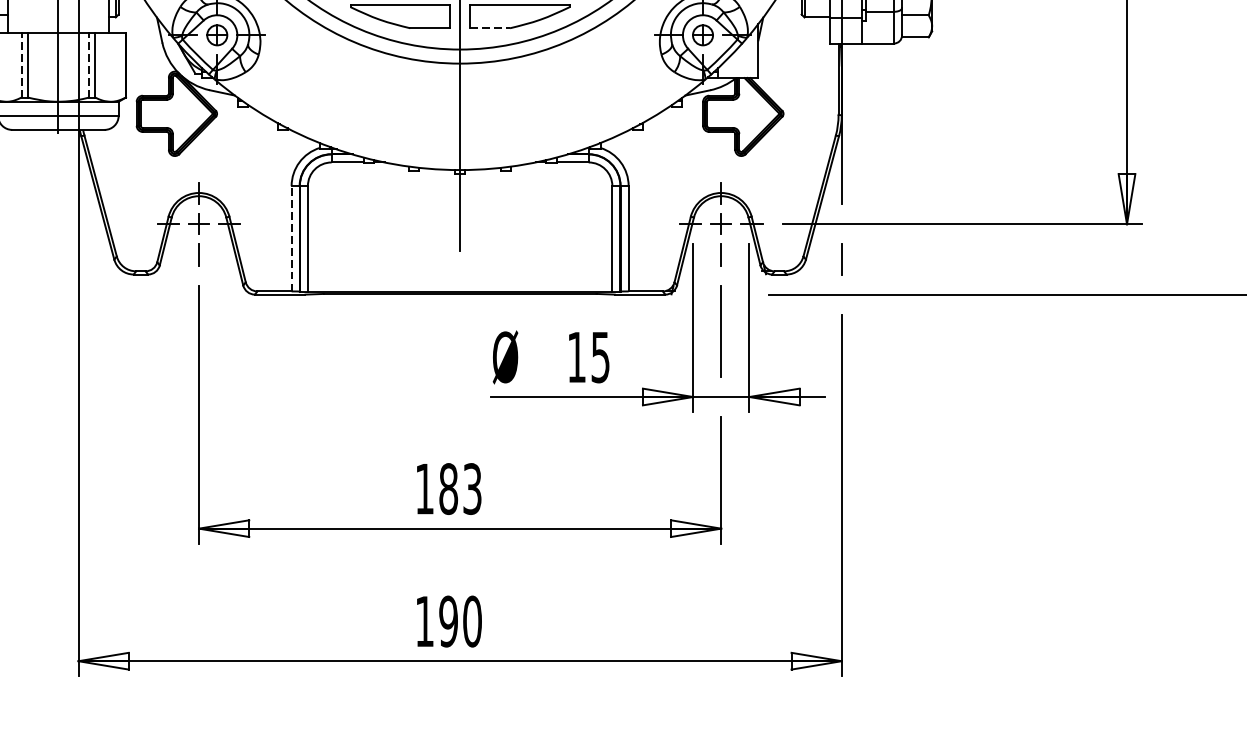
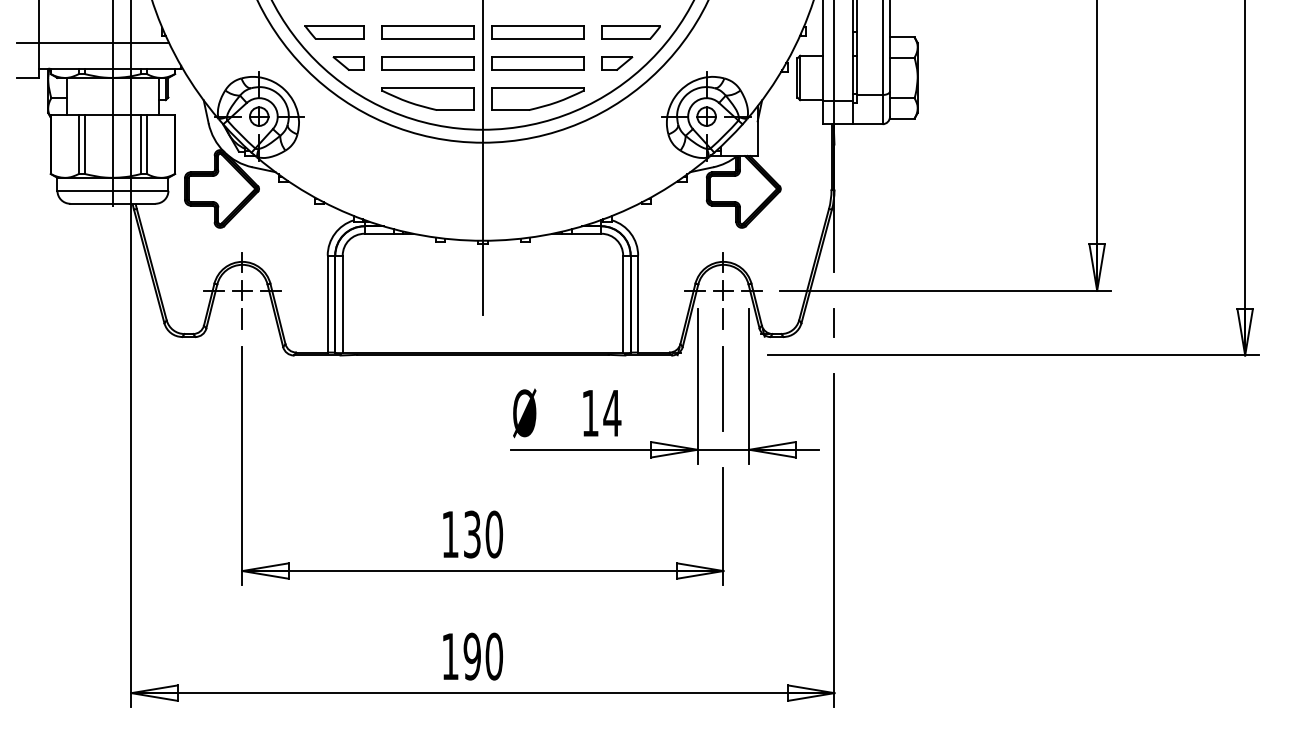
line: (491, 28) -> (511, 110), dashed -> solid
line: (21, 65) -> (78, 144), dashed -> solid
line: (89, 65) -> (141, 144), dashed -> solid
line: (291, 238) -> (327, 303), dashed -> solid
text: (600, 357) -> (612, 413), 15 -> 14
text: (460, 488) -> (483, 534), 183 -> 130

